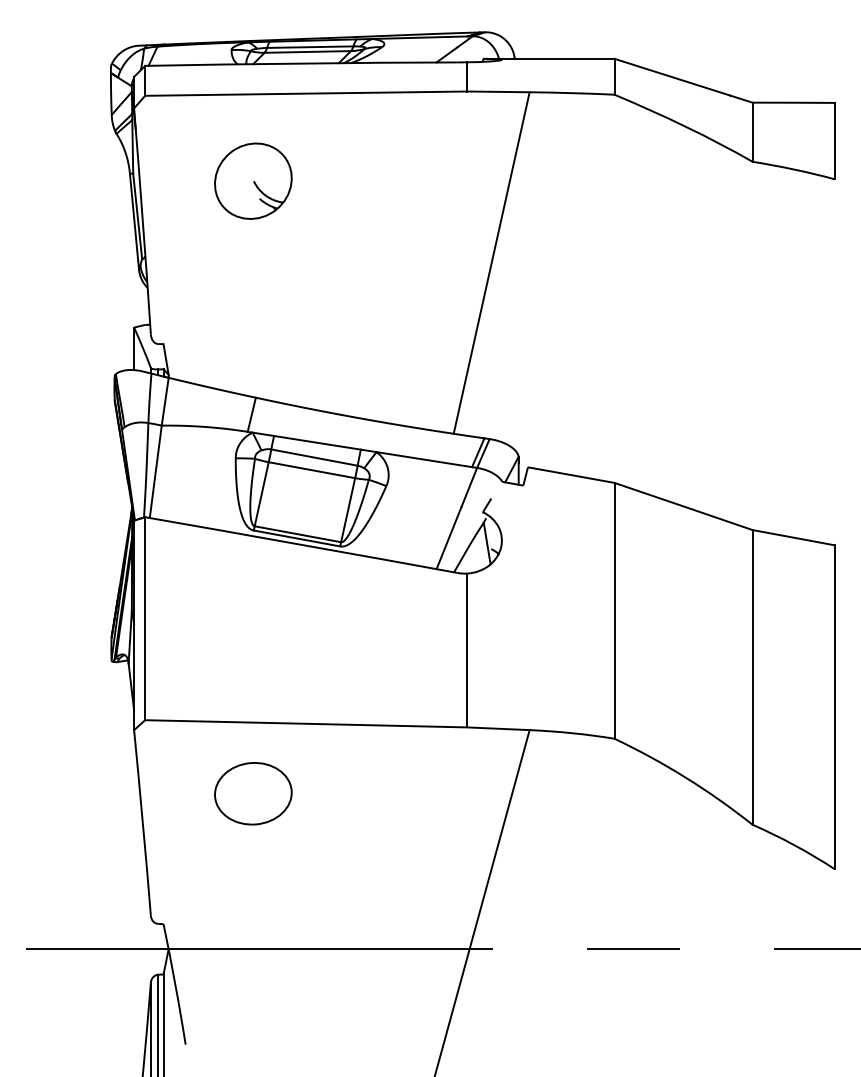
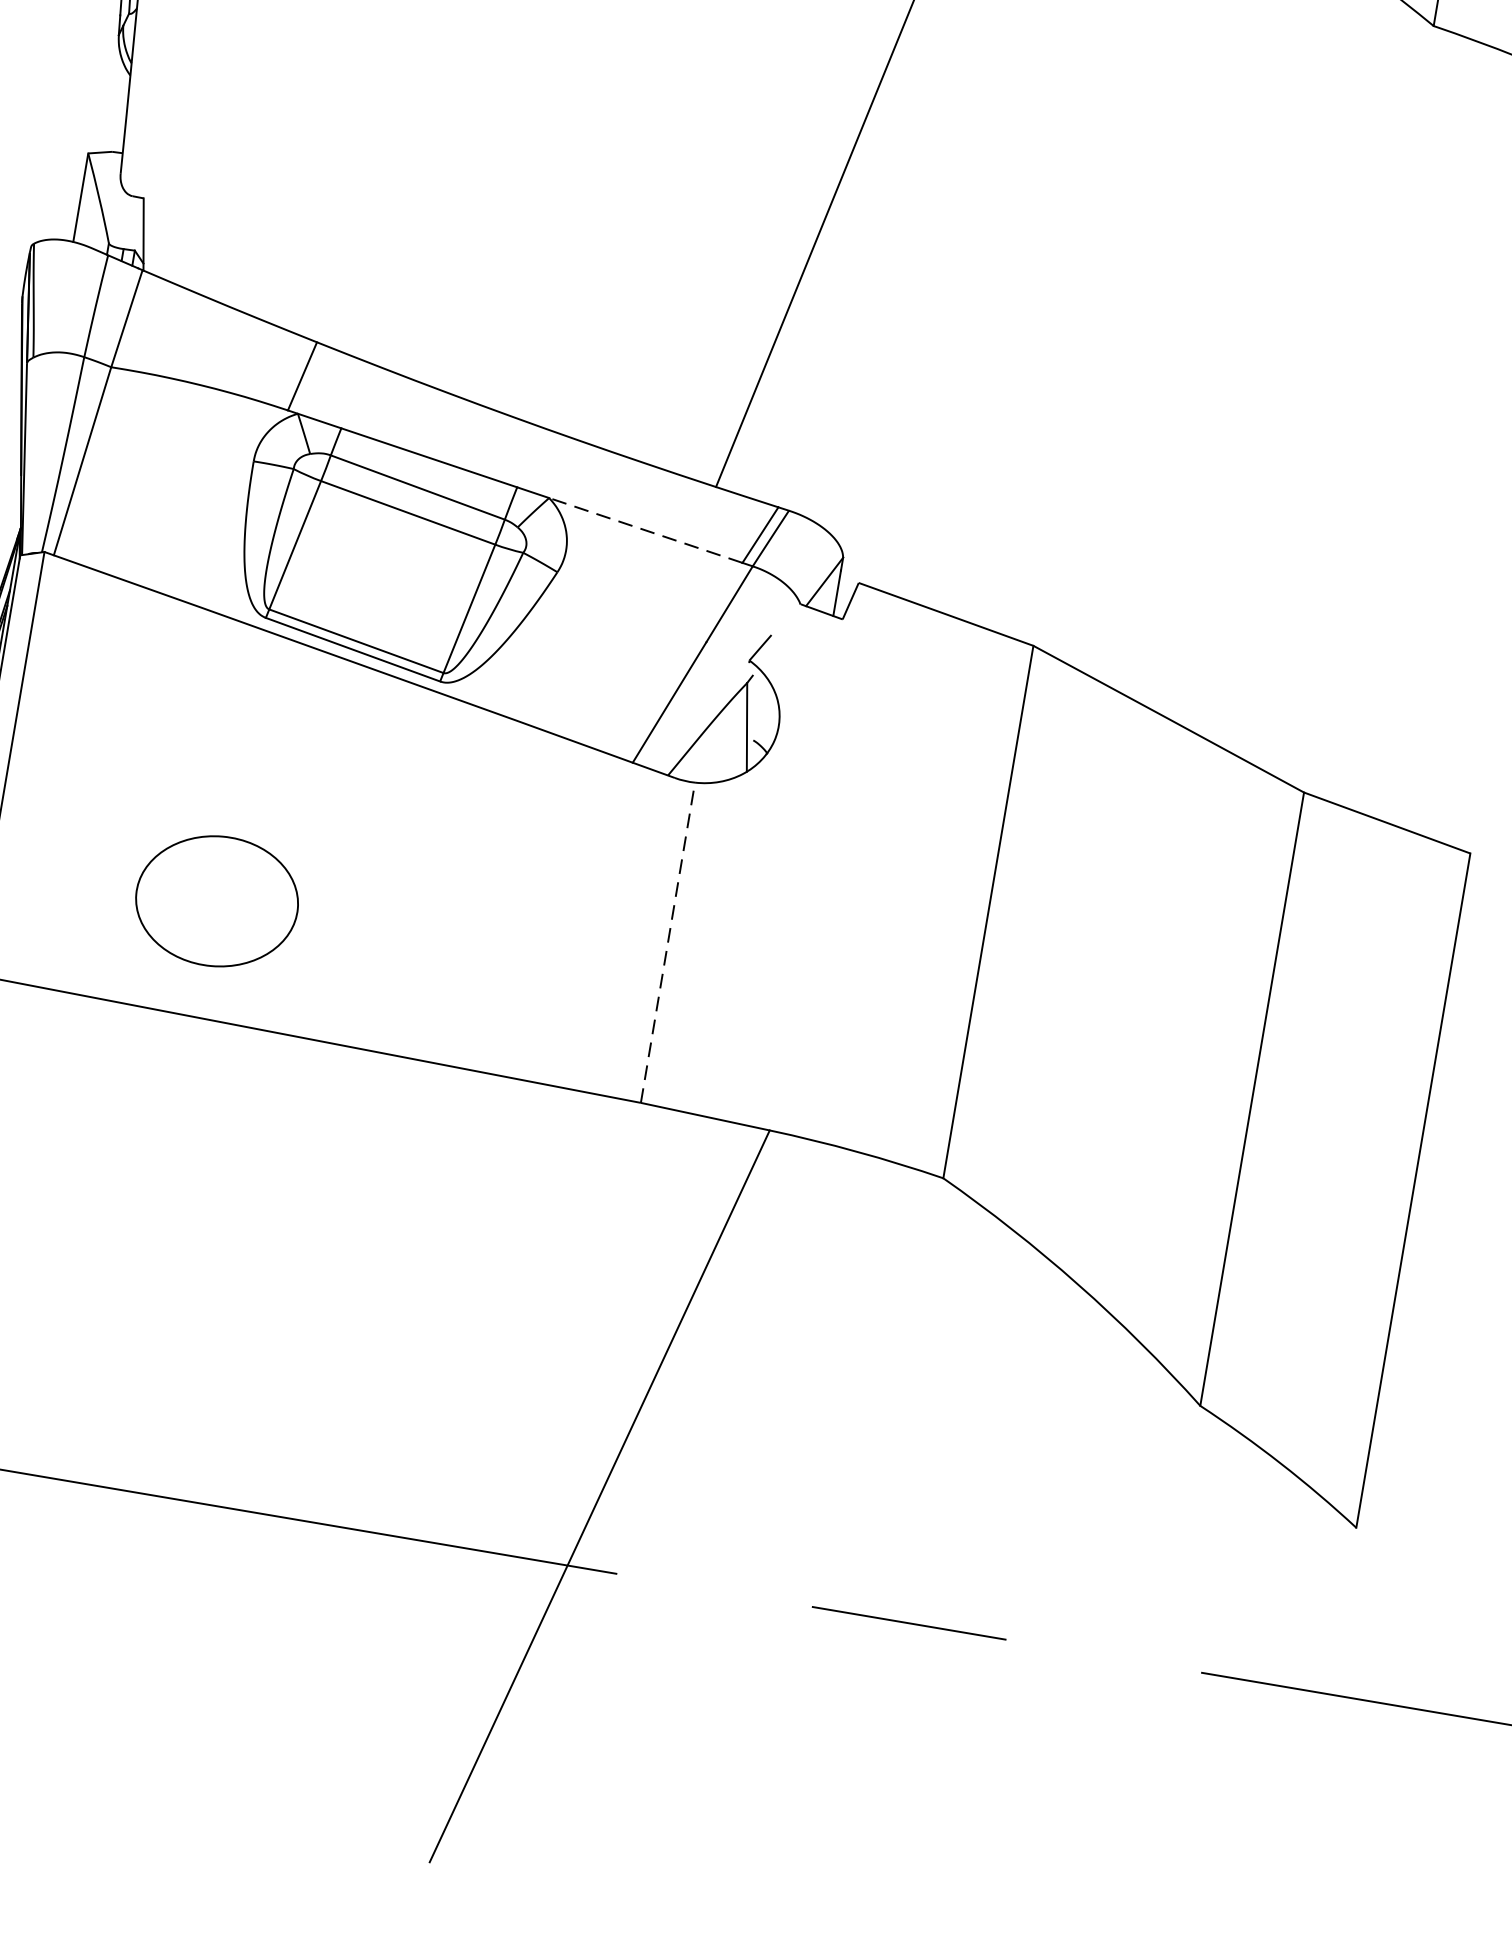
line: (423, 459) -> (644, 529), solid -> dashed
line: (467, 650) -> (668, 942), solid -> dashed
part: (253, 793) -> (217, 900), moved

